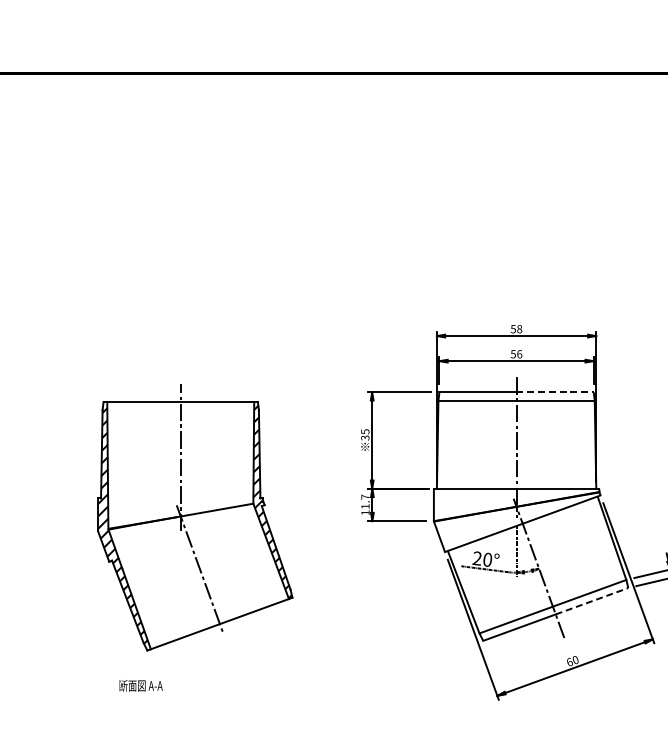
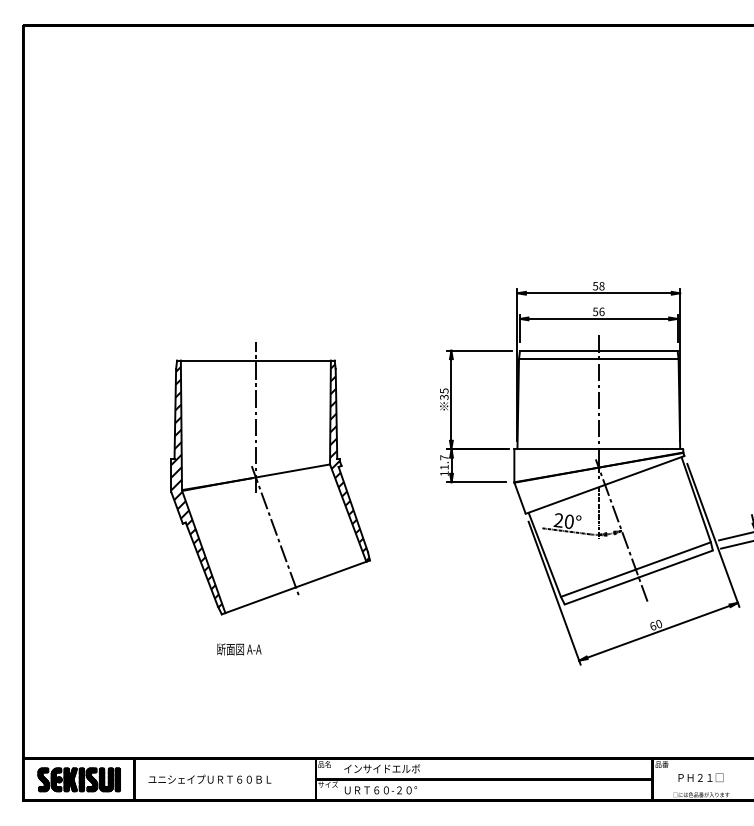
line: (555, 392) -> (638, 350), dashed -> solid
line: (592, 600) -> (676, 563), dashed -> solid
text: (141, 685) -> (239, 649), moved

